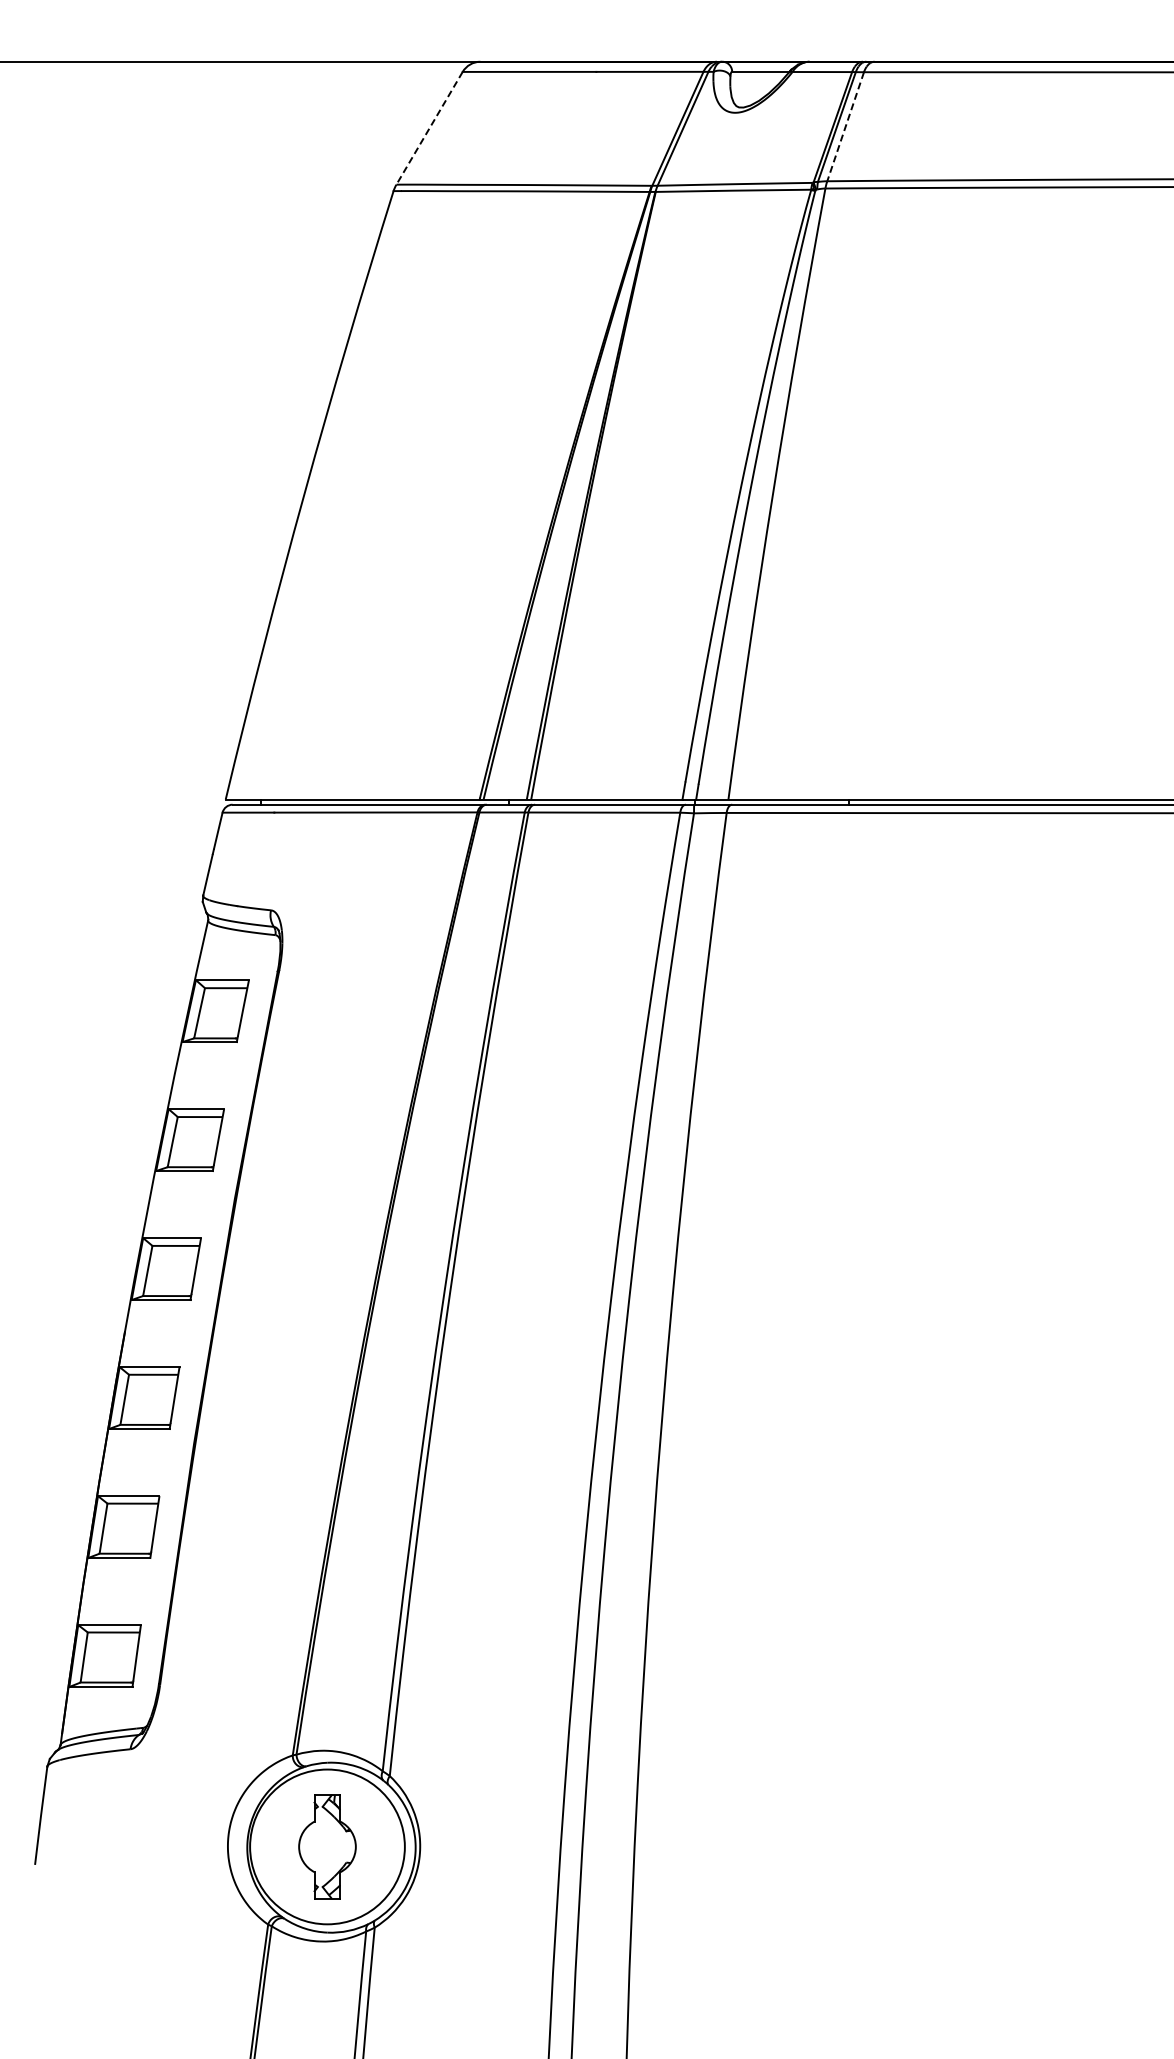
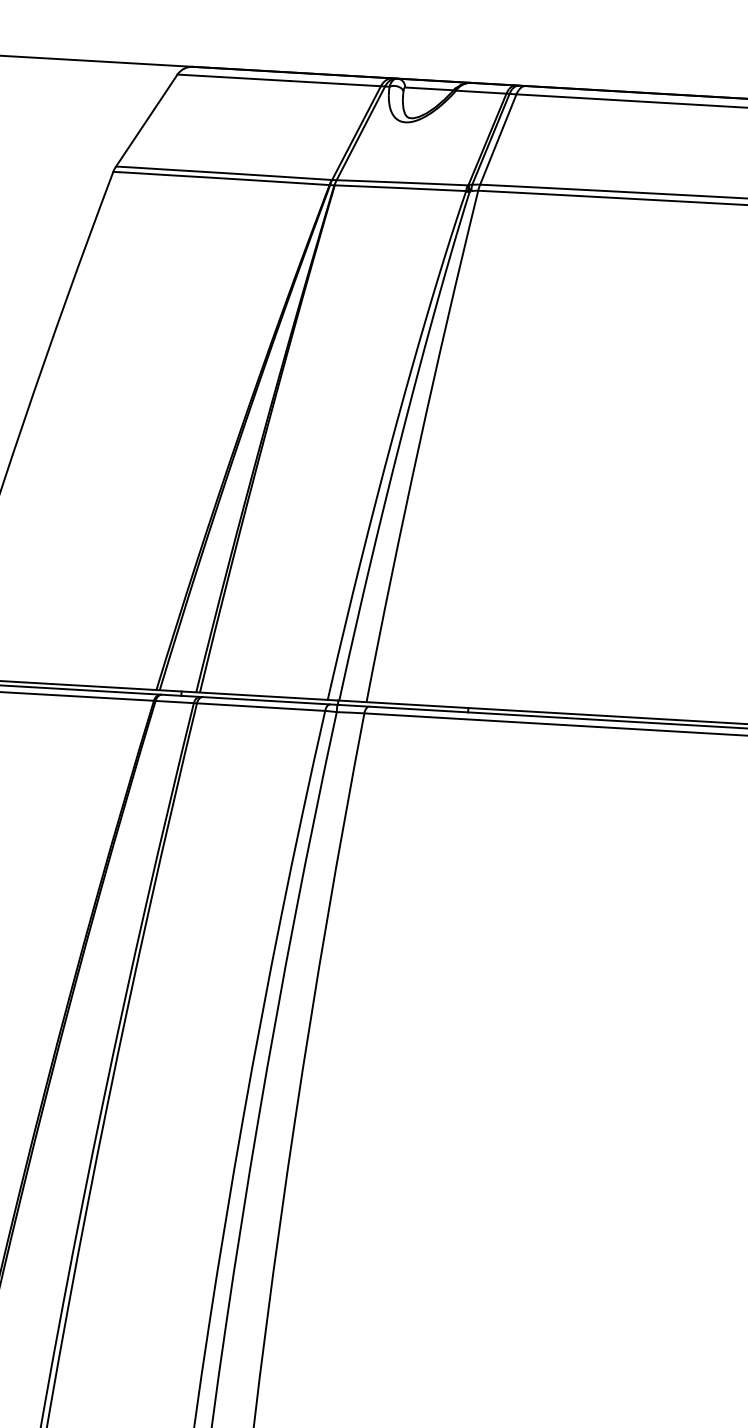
line: (845, 126) -> (498, 139), dashed -> solid
line: (429, 128) -> (146, 120), dashed -> solid

